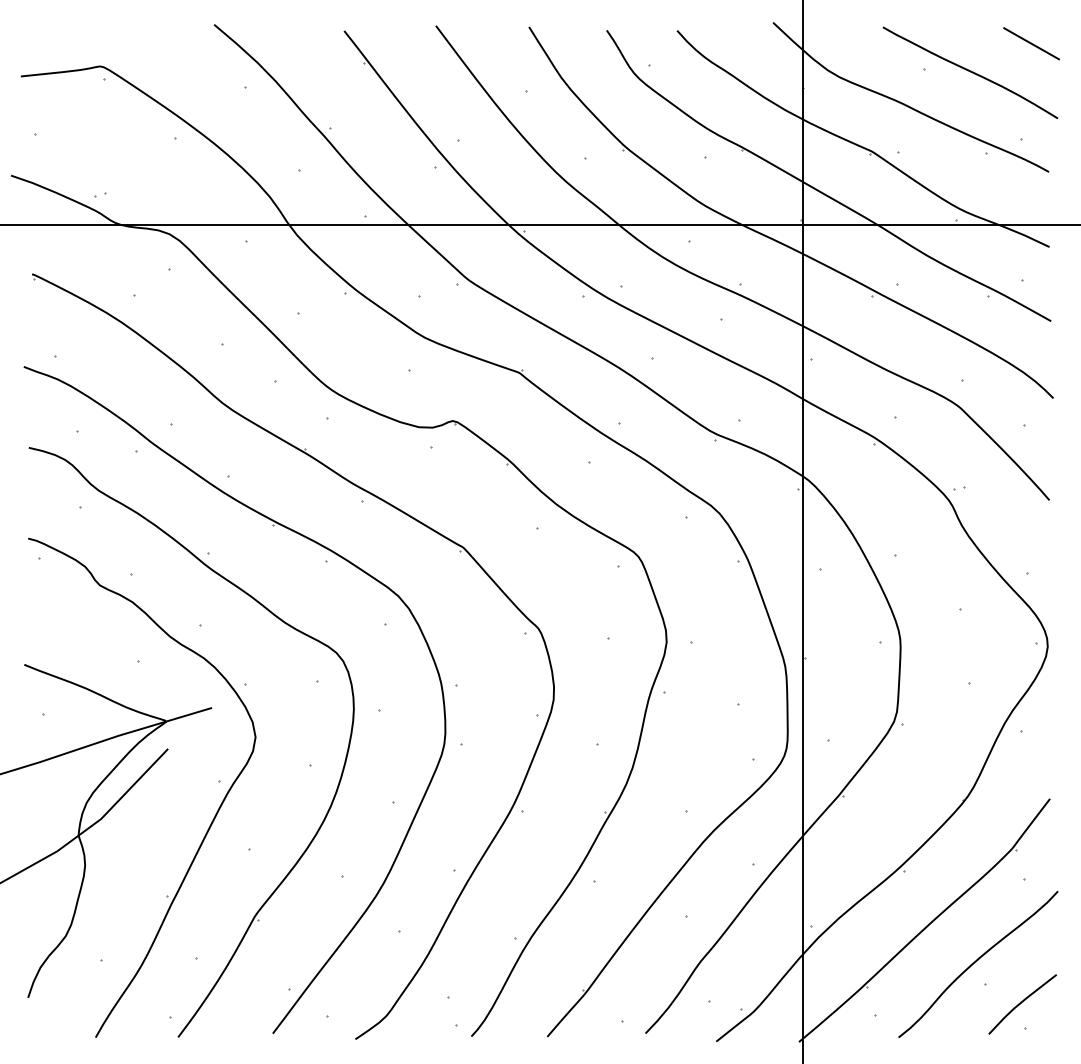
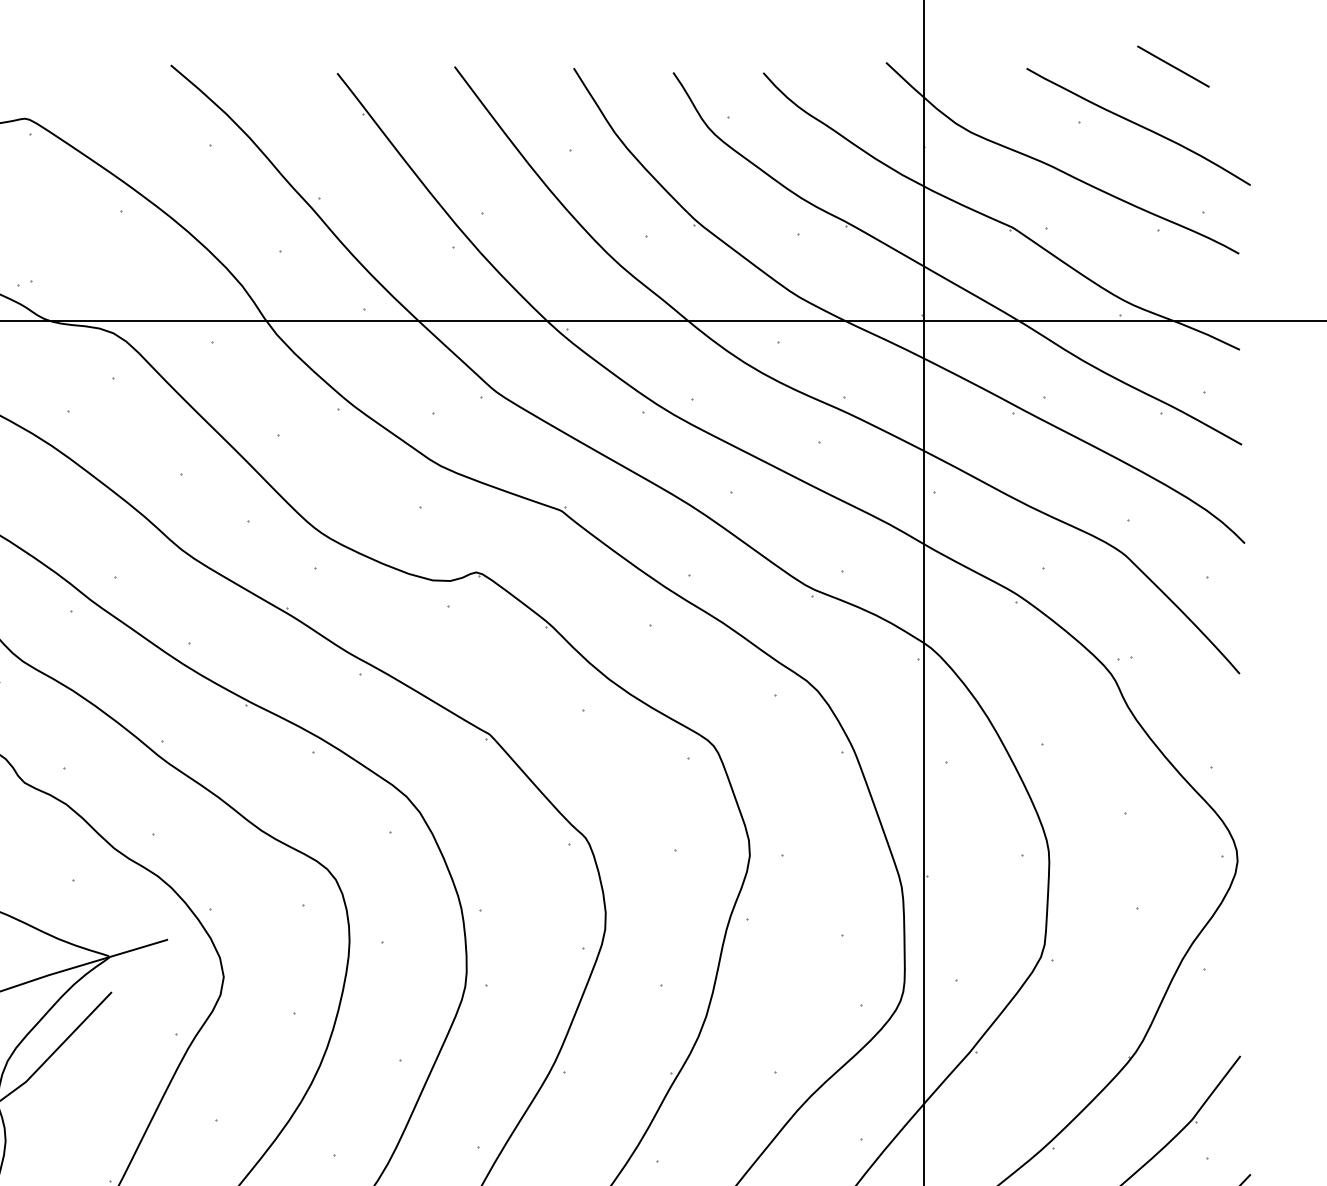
line: (1031, 43) -> (1173, 66), moved

